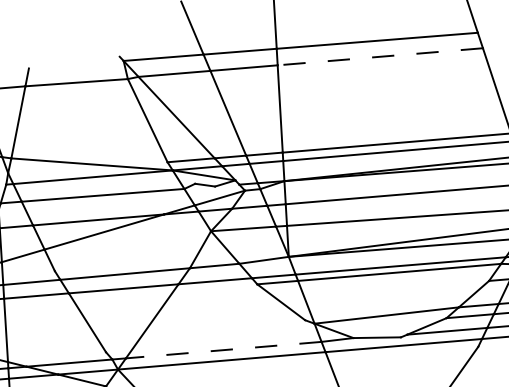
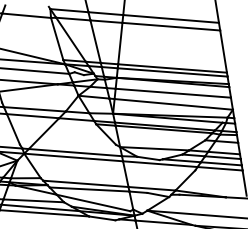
line: (378, 56) -> (170, 26), dashed -> solid
line: (223, 349) -> (75, 152), dashed -> solid

